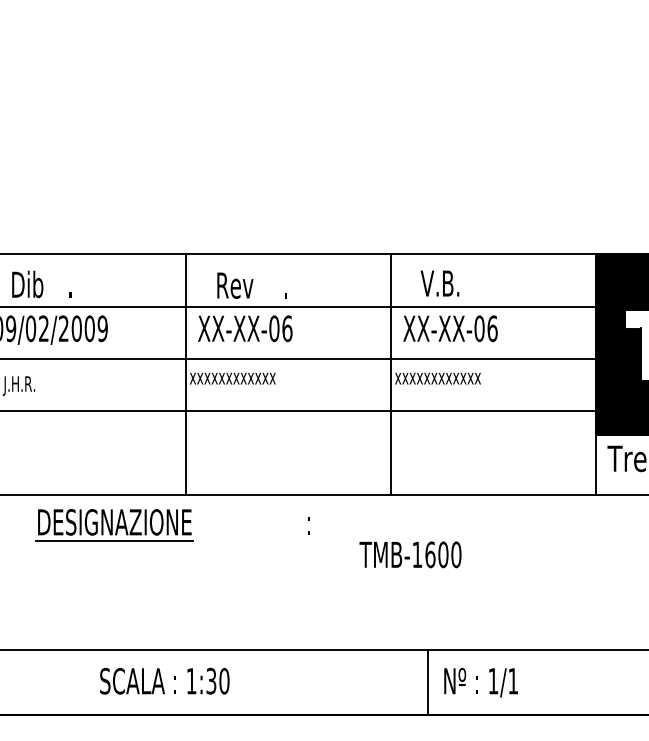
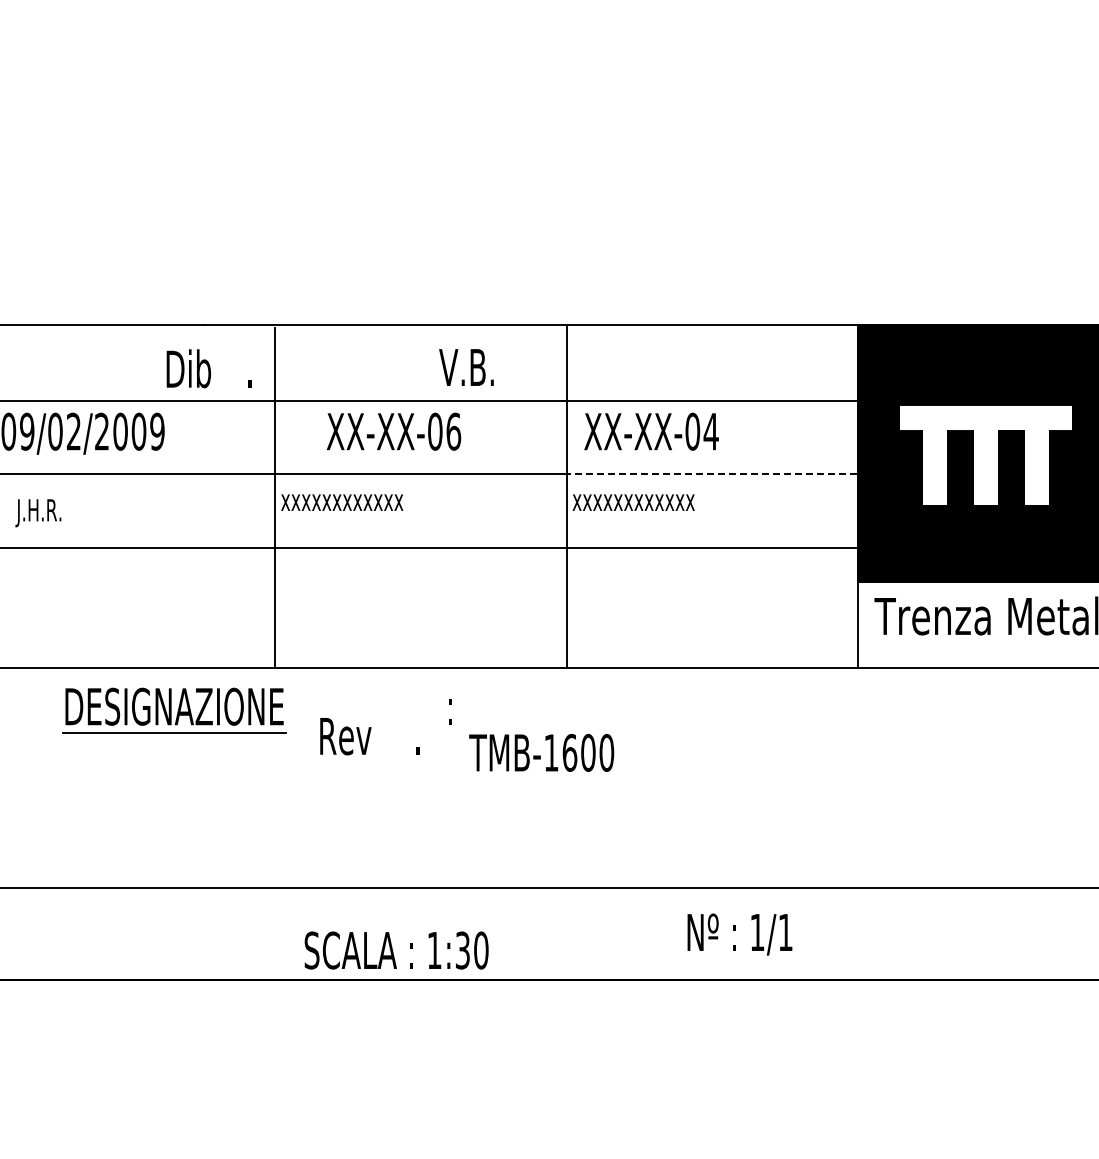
text: (439, 283) -> (466, 367), moved
text: (41, 284) -> (208, 368), moved
text: (252, 285) -> (369, 736), moved
text: (244, 328) -> (393, 431), moved
text: (492, 328) -> (710, 431), XX-XX-06 -> XX-XX-04
line: (492, 358) -> (711, 474), solid -> dashed
text: (410, 554) -> (541, 752), moved
text: (164, 681) -> (396, 950), moved
line: (428, 682) -> (619, 934), removed
text: (480, 682) -> (739, 934), moved

